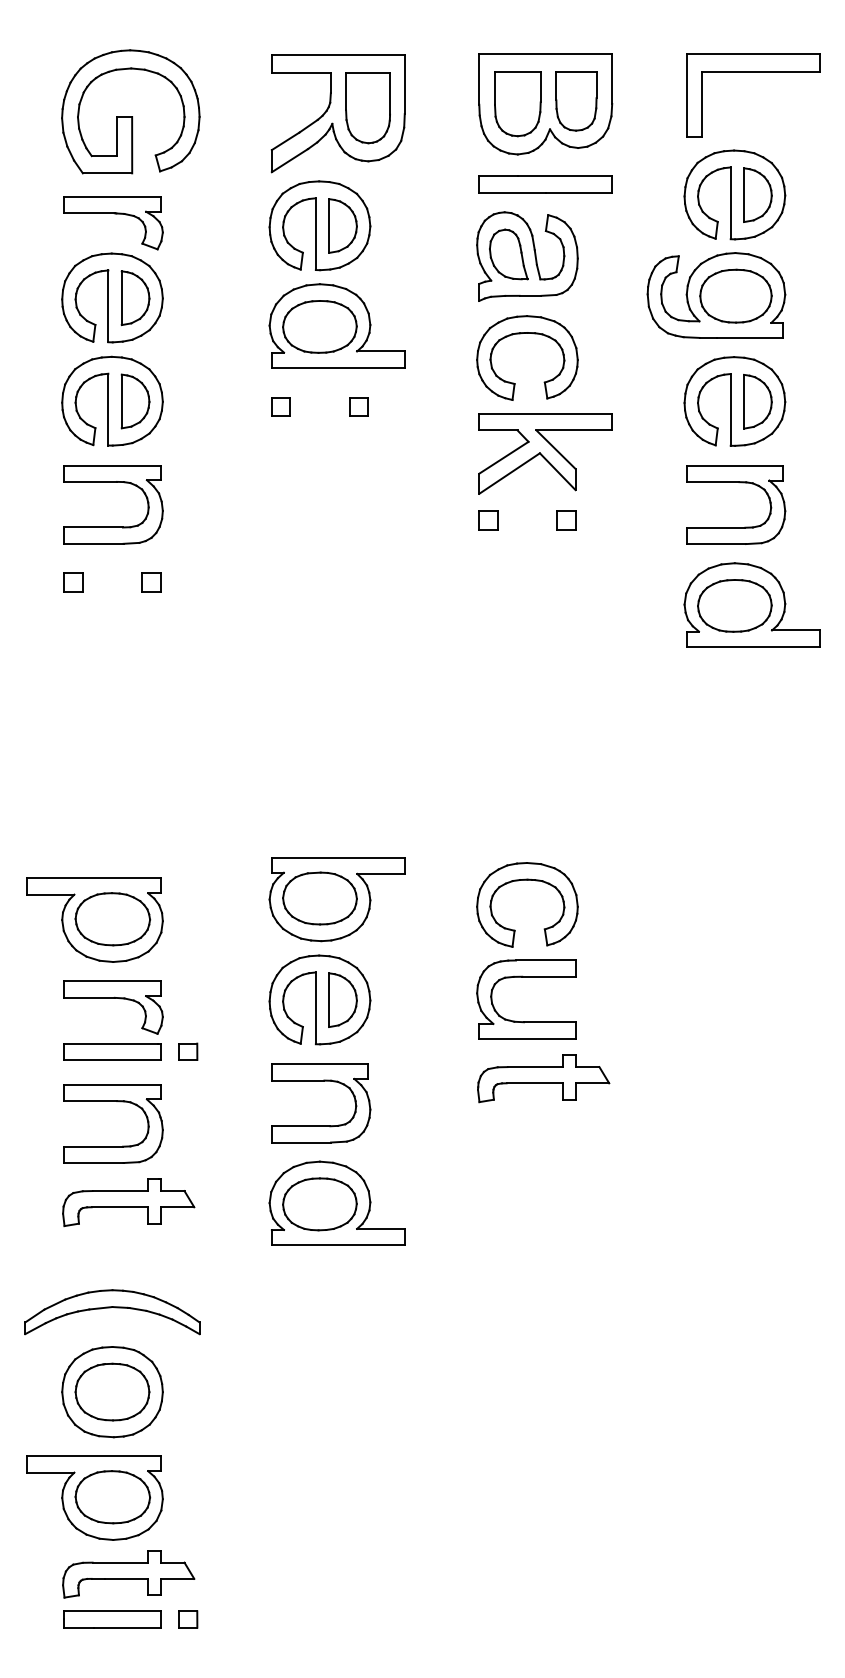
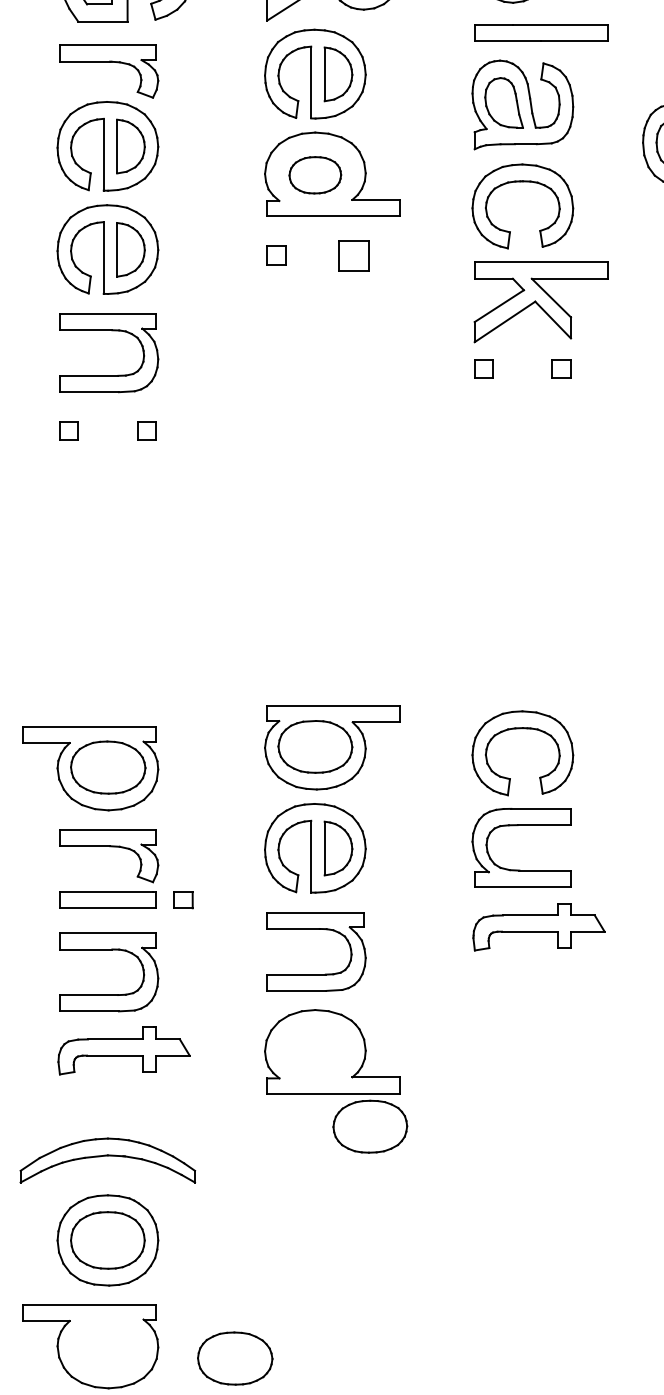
part: (319, 326) -> (314, 174), size x0.7
part: (358, 406) -> (353, 254), size x1.6
part: (319, 1204) -> (369, 1126), moved
part: (112, 1497) -> (234, 1358), moved

